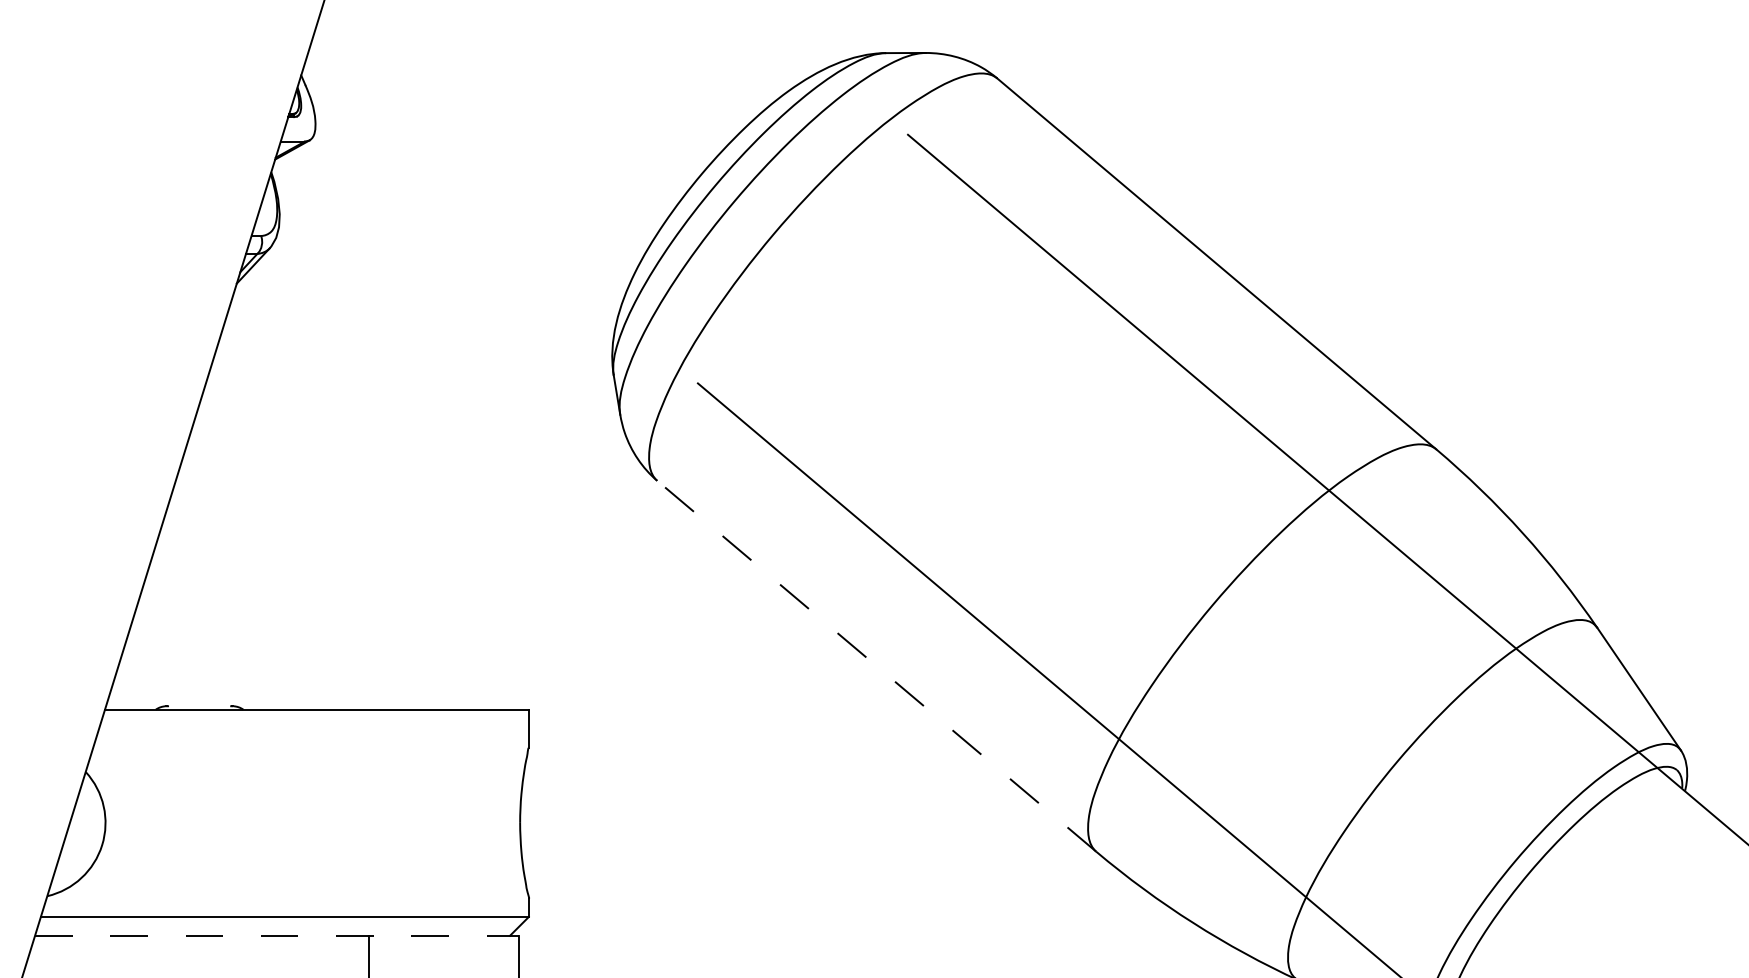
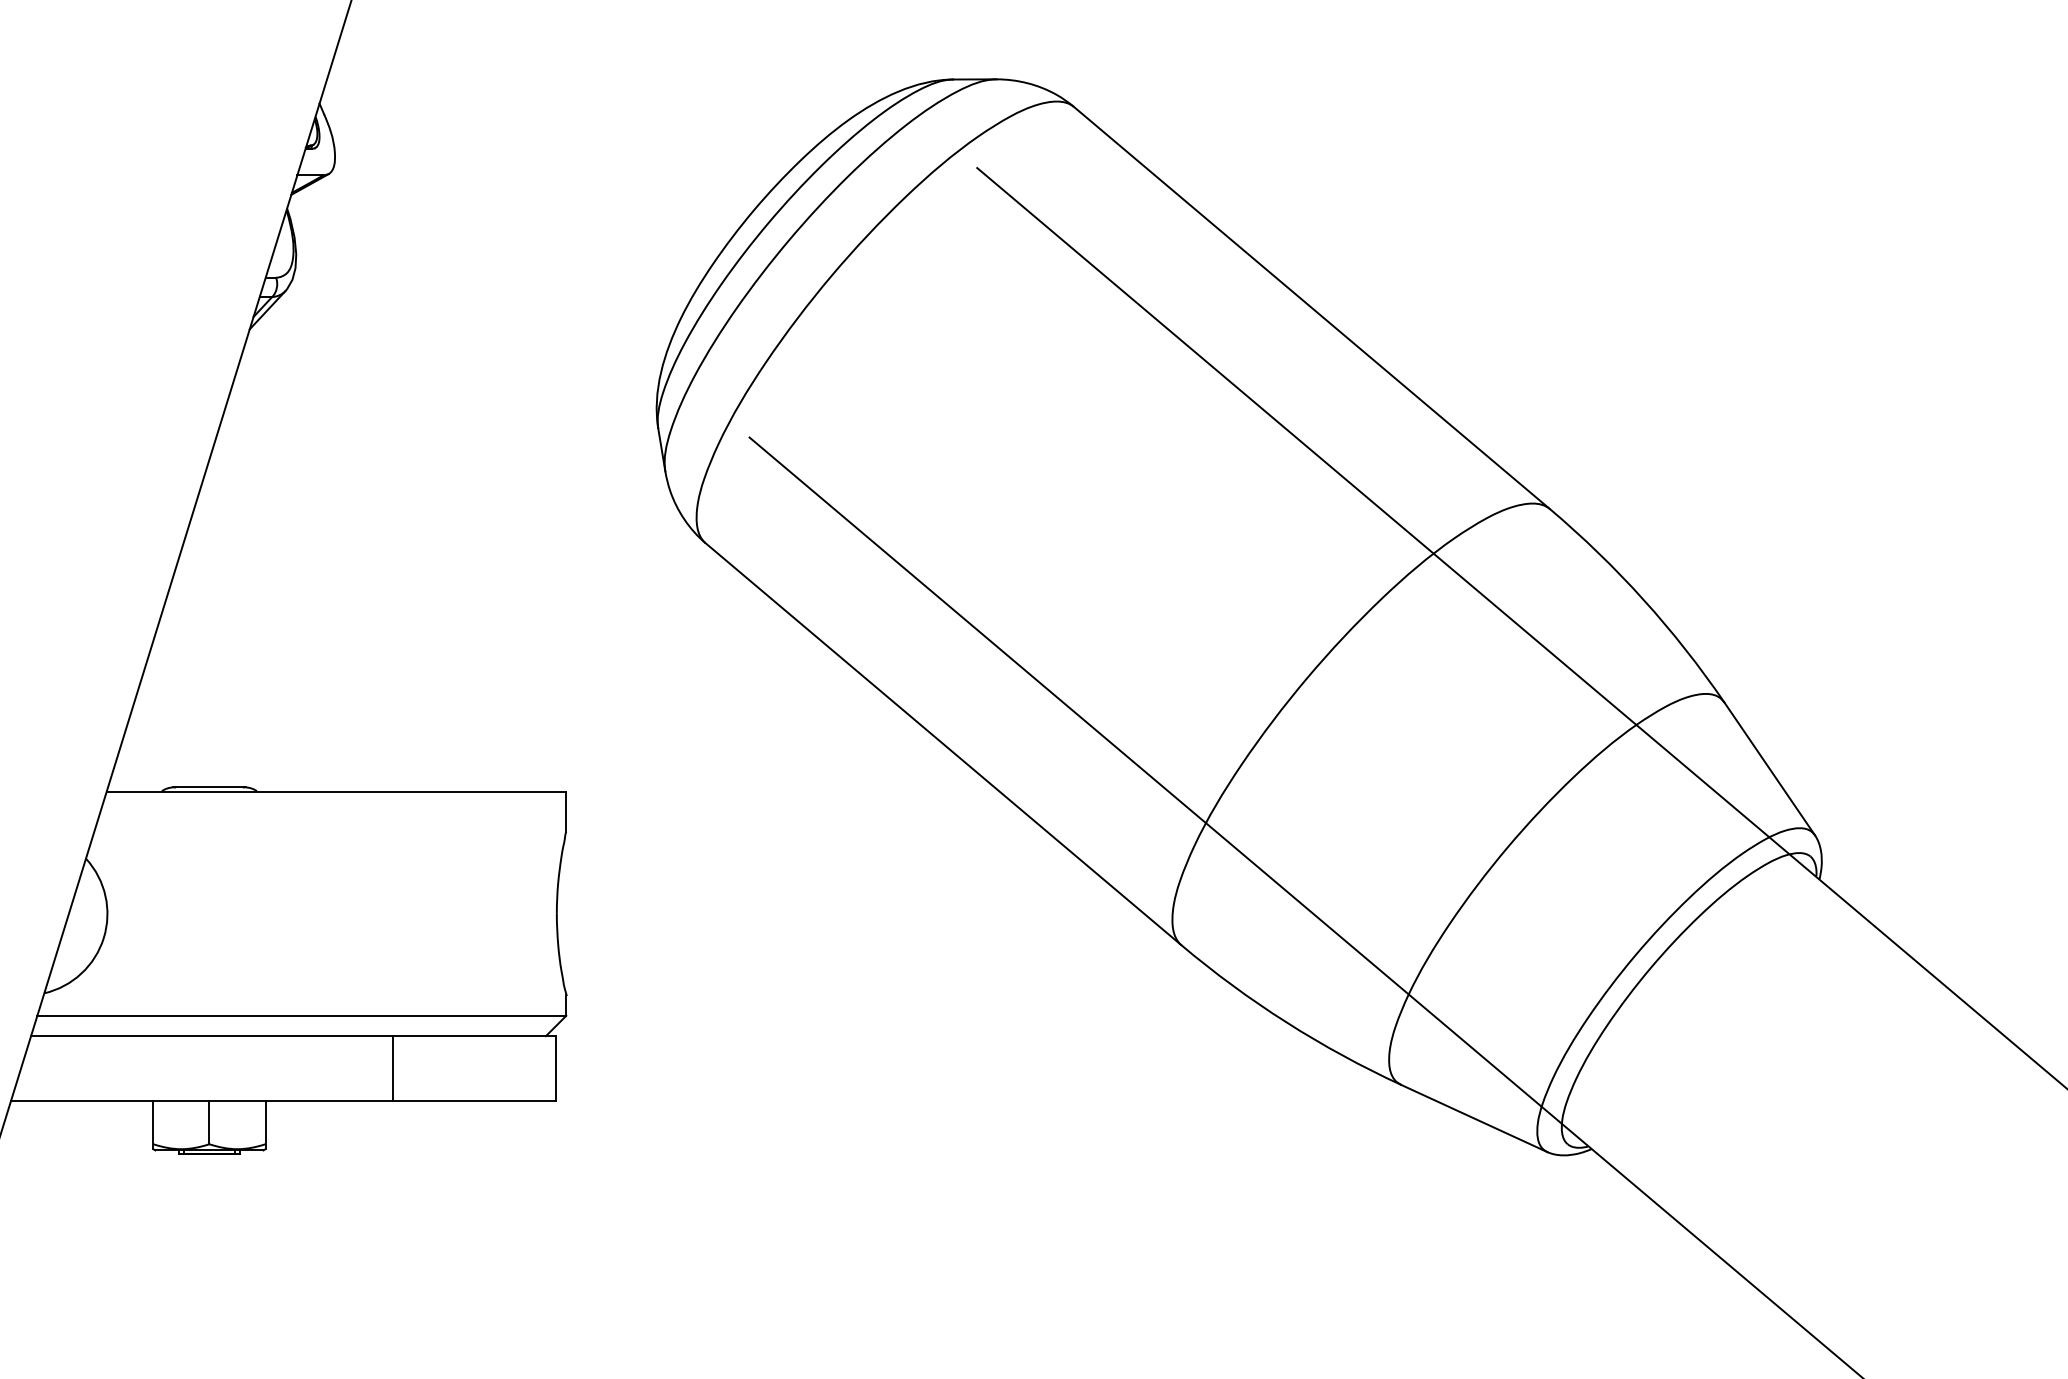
line: (876, 665) -> (943, 743), dashed -> solid
line: (199, 706) -> (209, 787), added
line: (277, 936) -> (293, 1036), dashed -> solid

